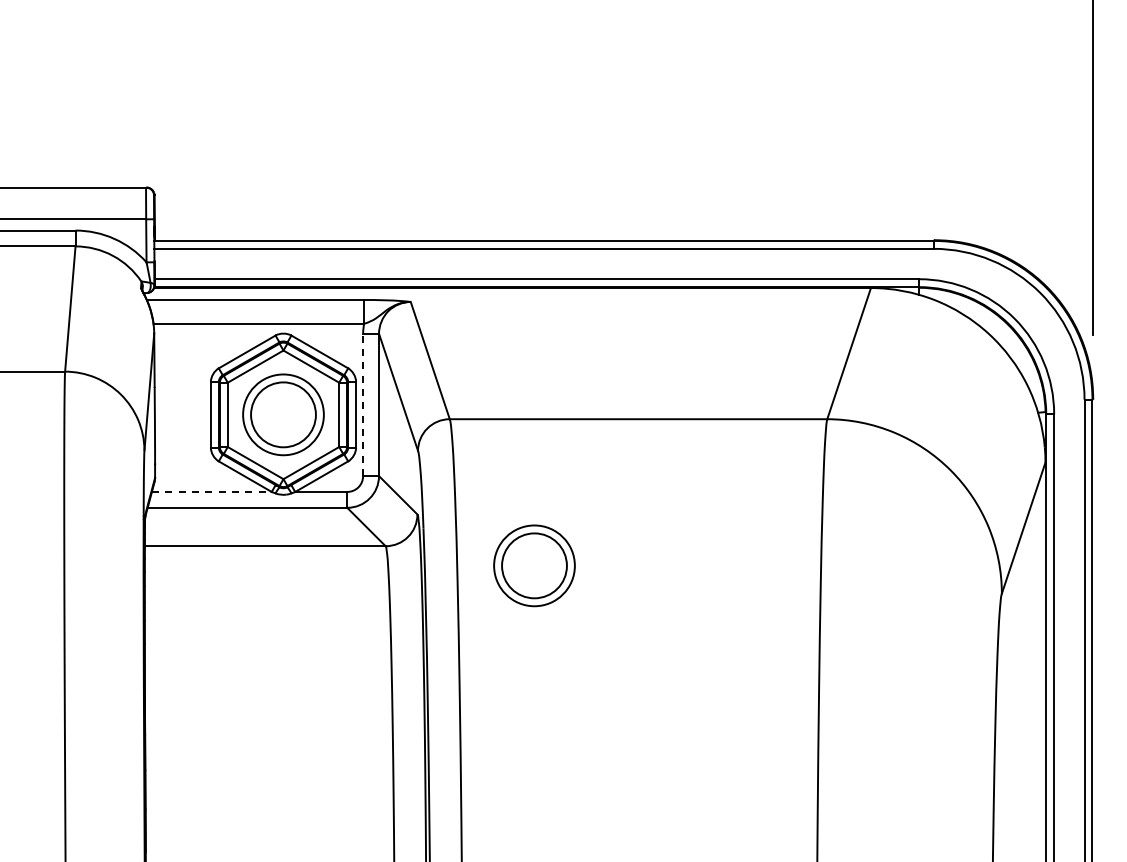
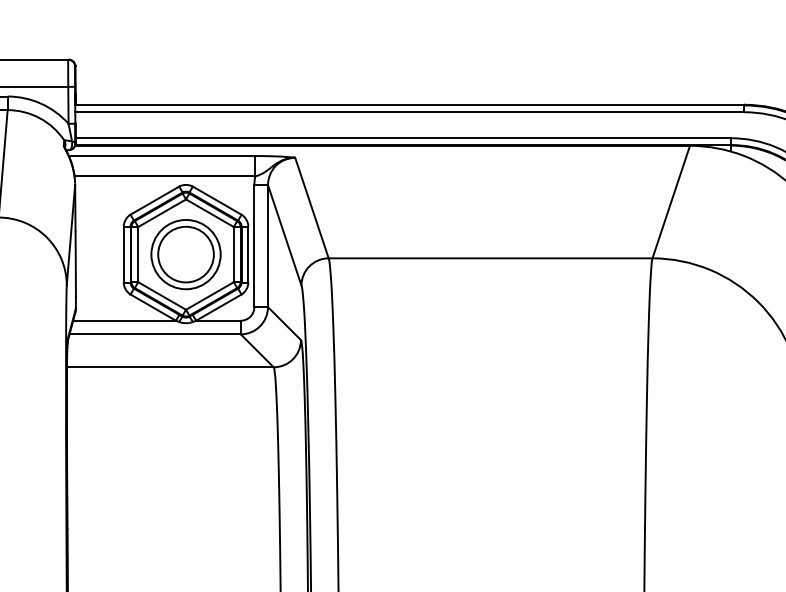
line: (363, 404) -> (254, 245), dashed -> solid
line: (211, 491) -> (124, 320), dashed -> solid
part: (534, 565) -> (401, 383), removed

